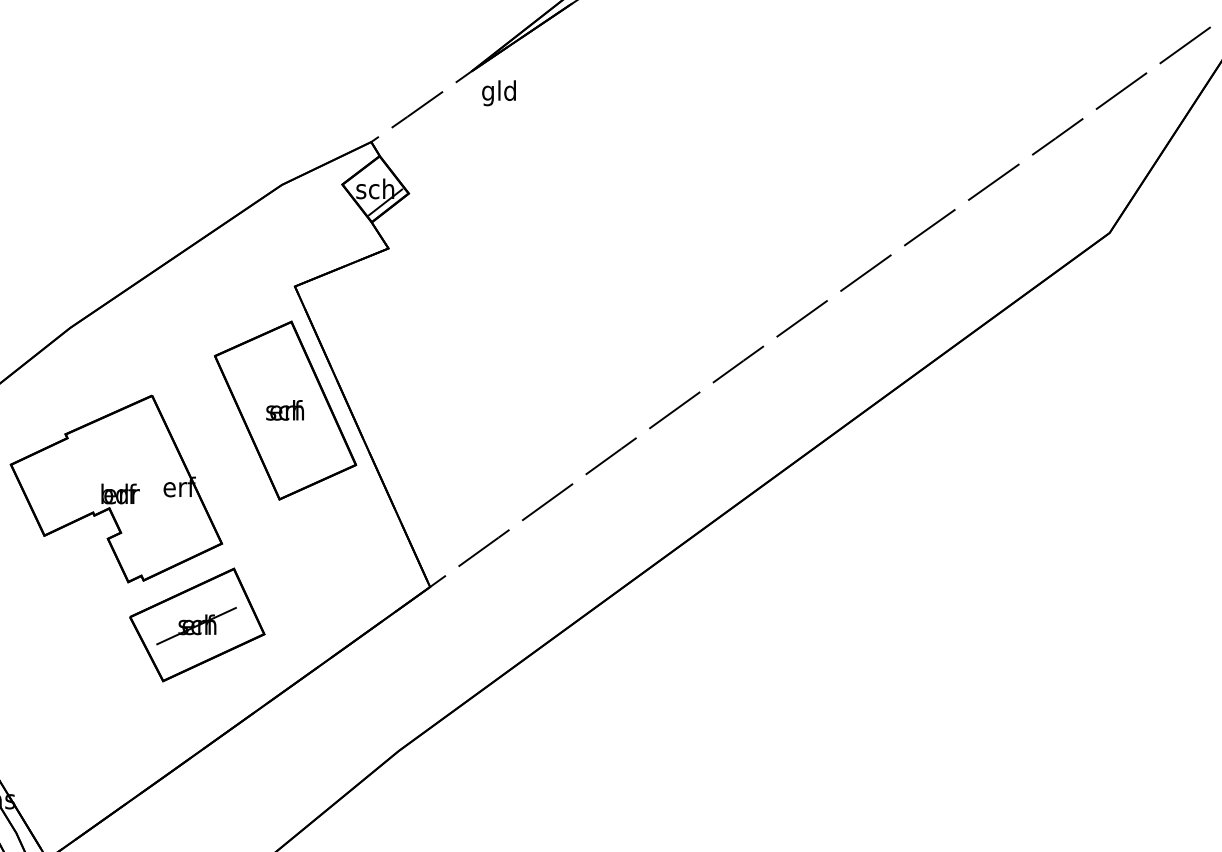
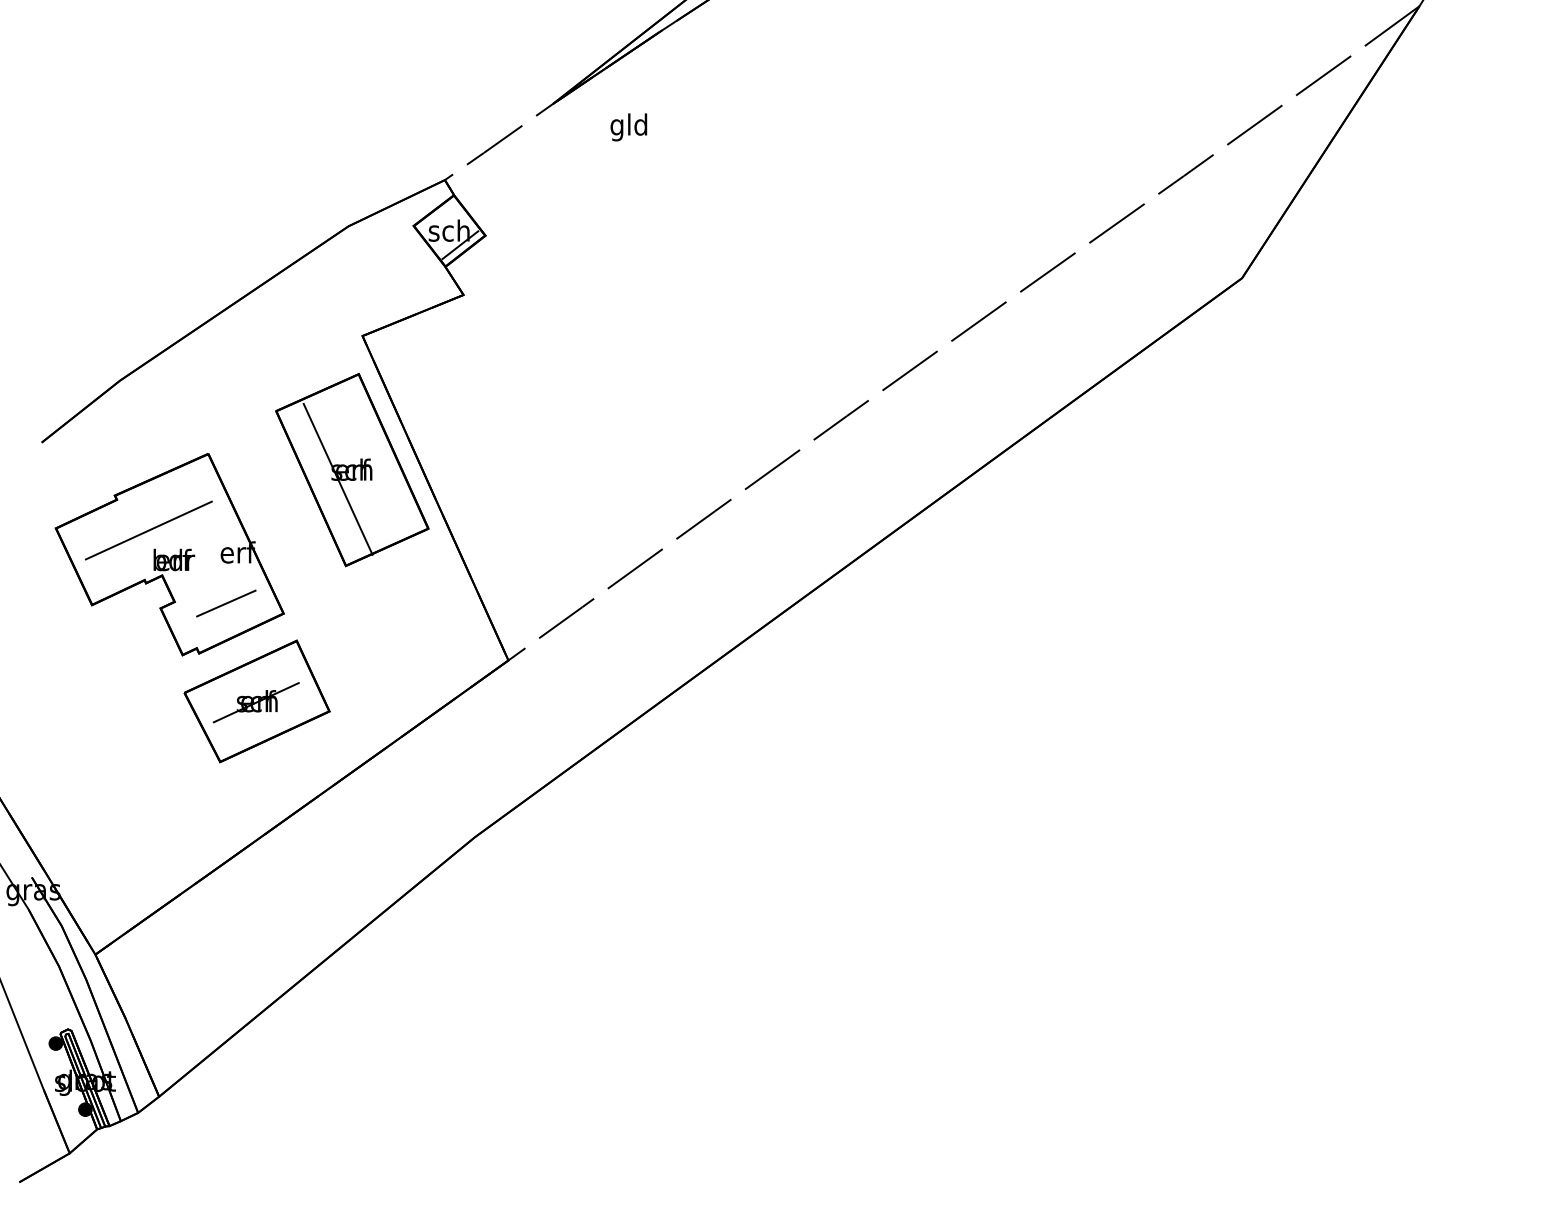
text: (498, 93) -> (628, 127), moved
line: (271, 418) -> (337, 478), added
line: (96, 466) -> (148, 530), added
line: (168, 534) -> (226, 603), added

